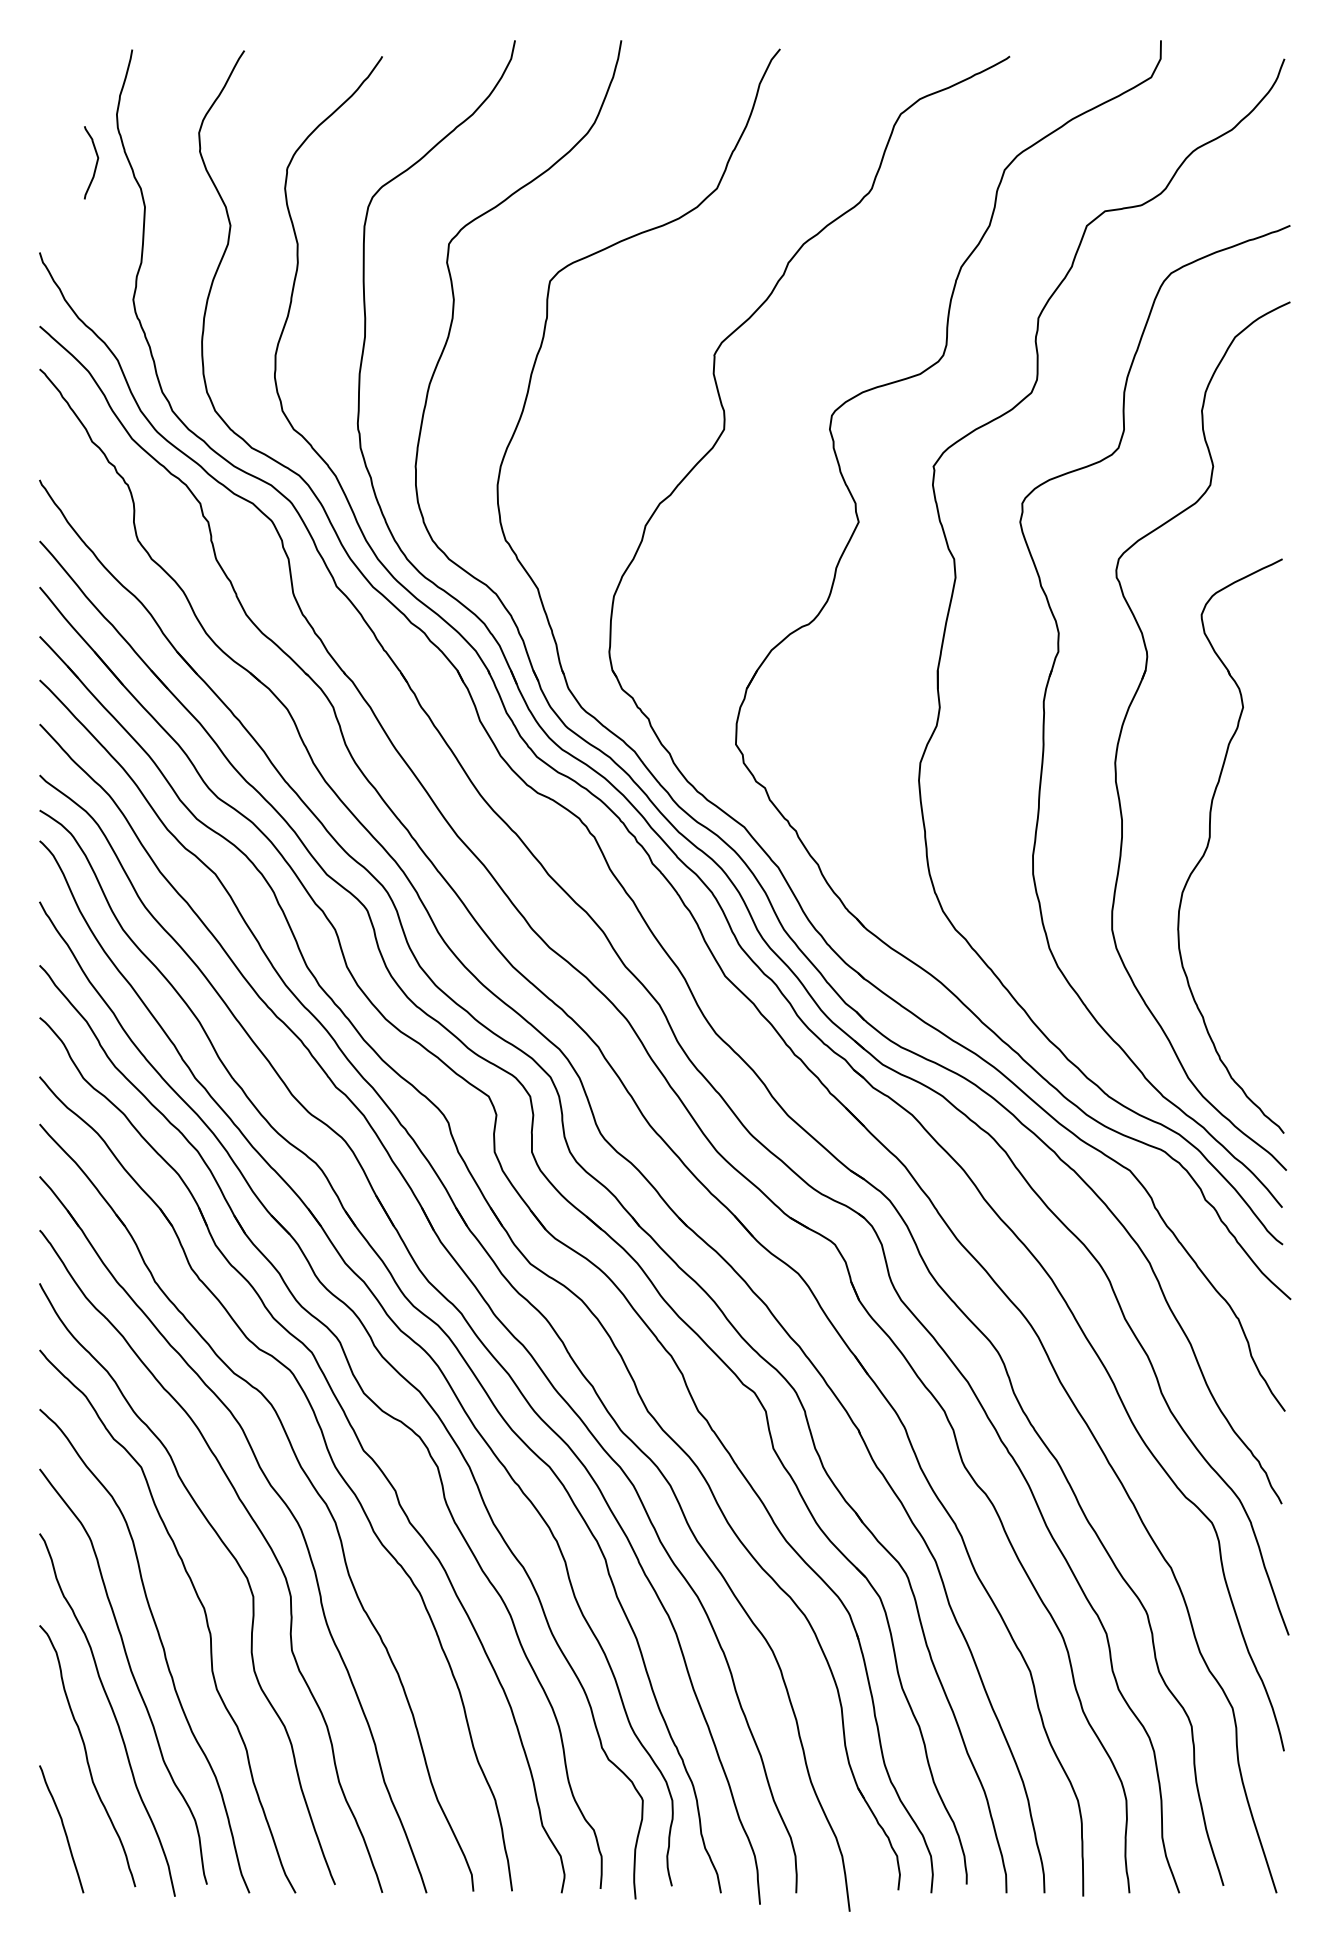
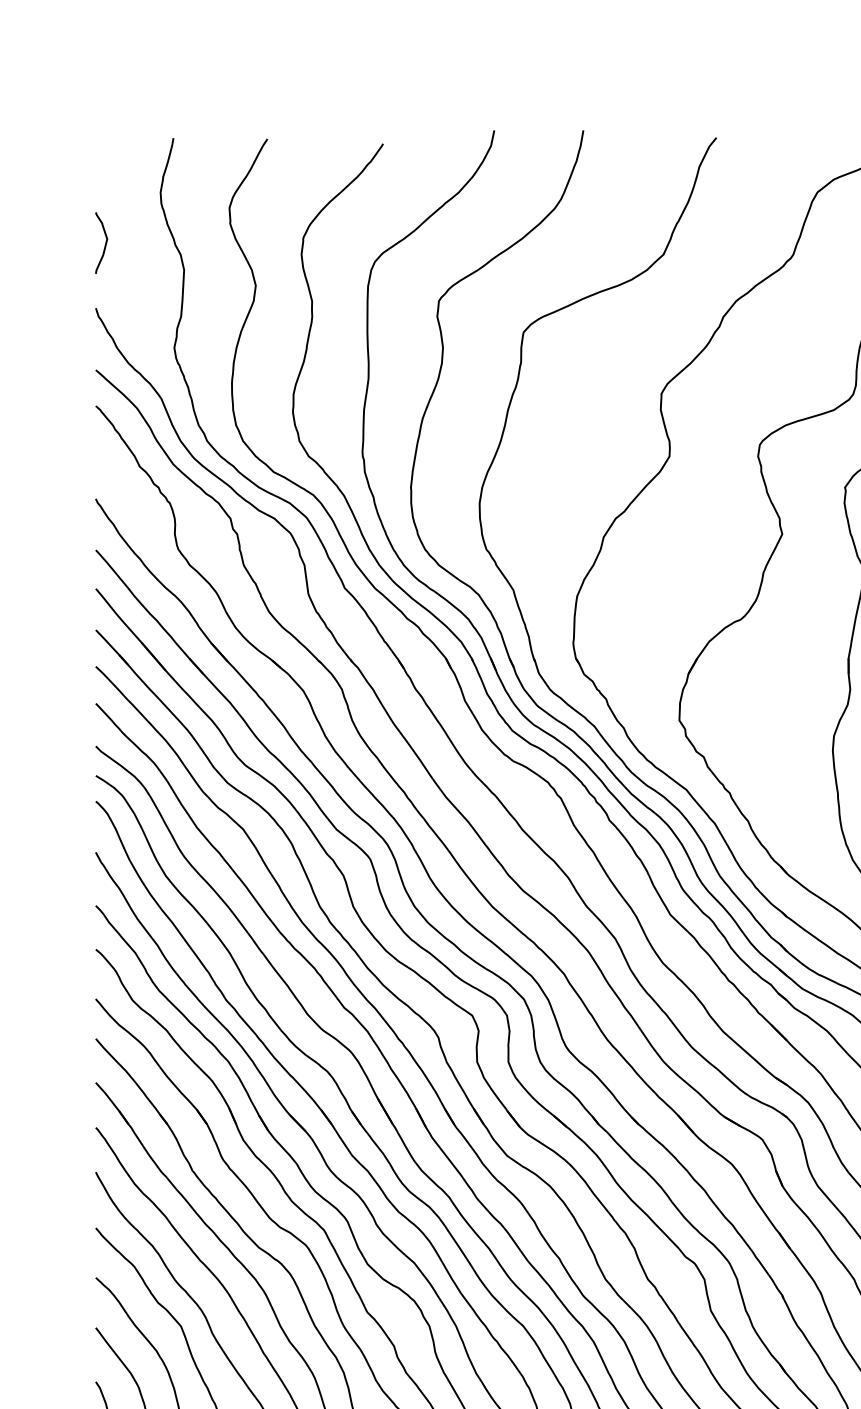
curve: (95, 164) -> (104, 244), moved

